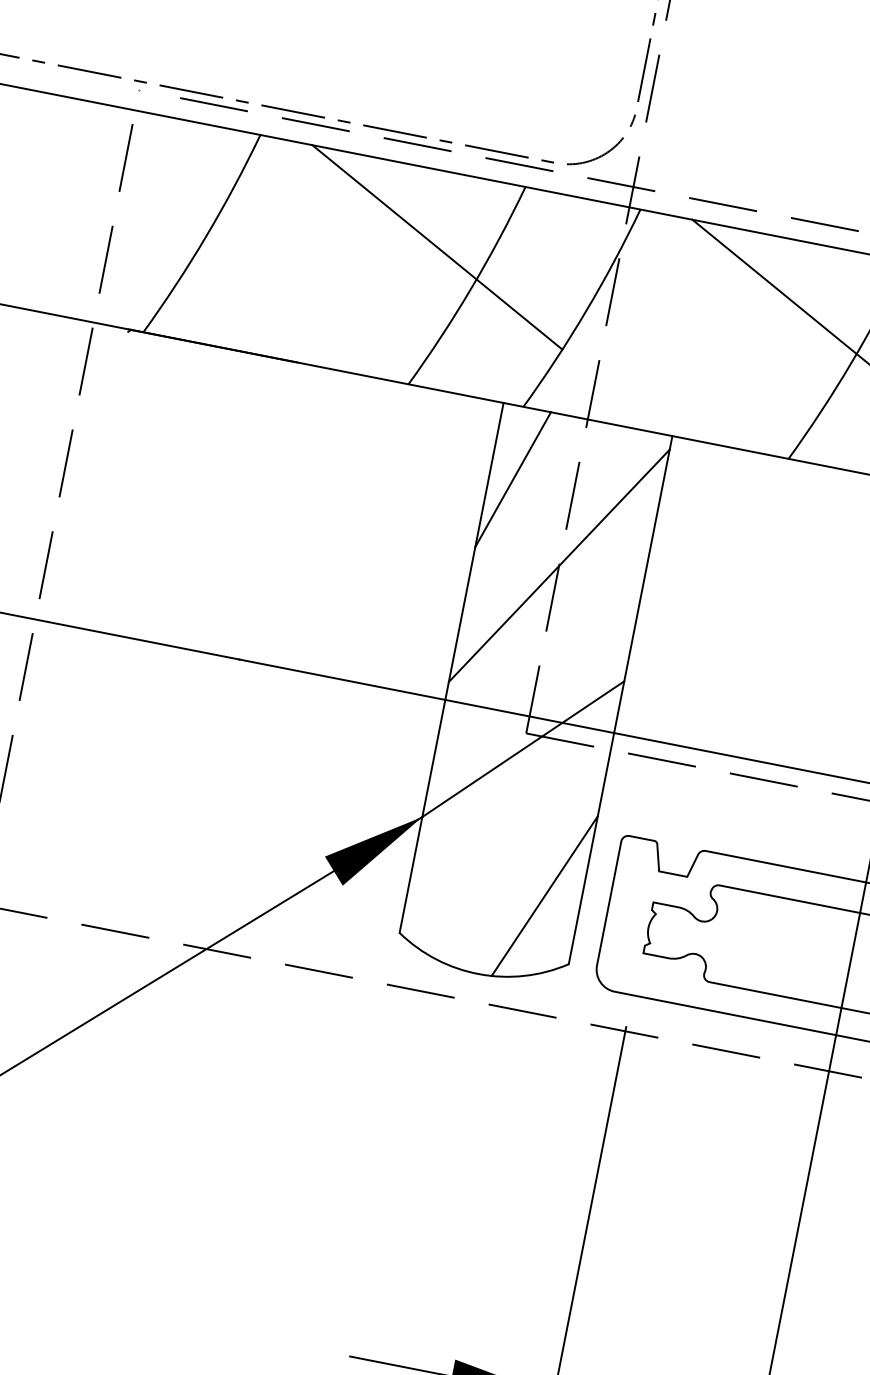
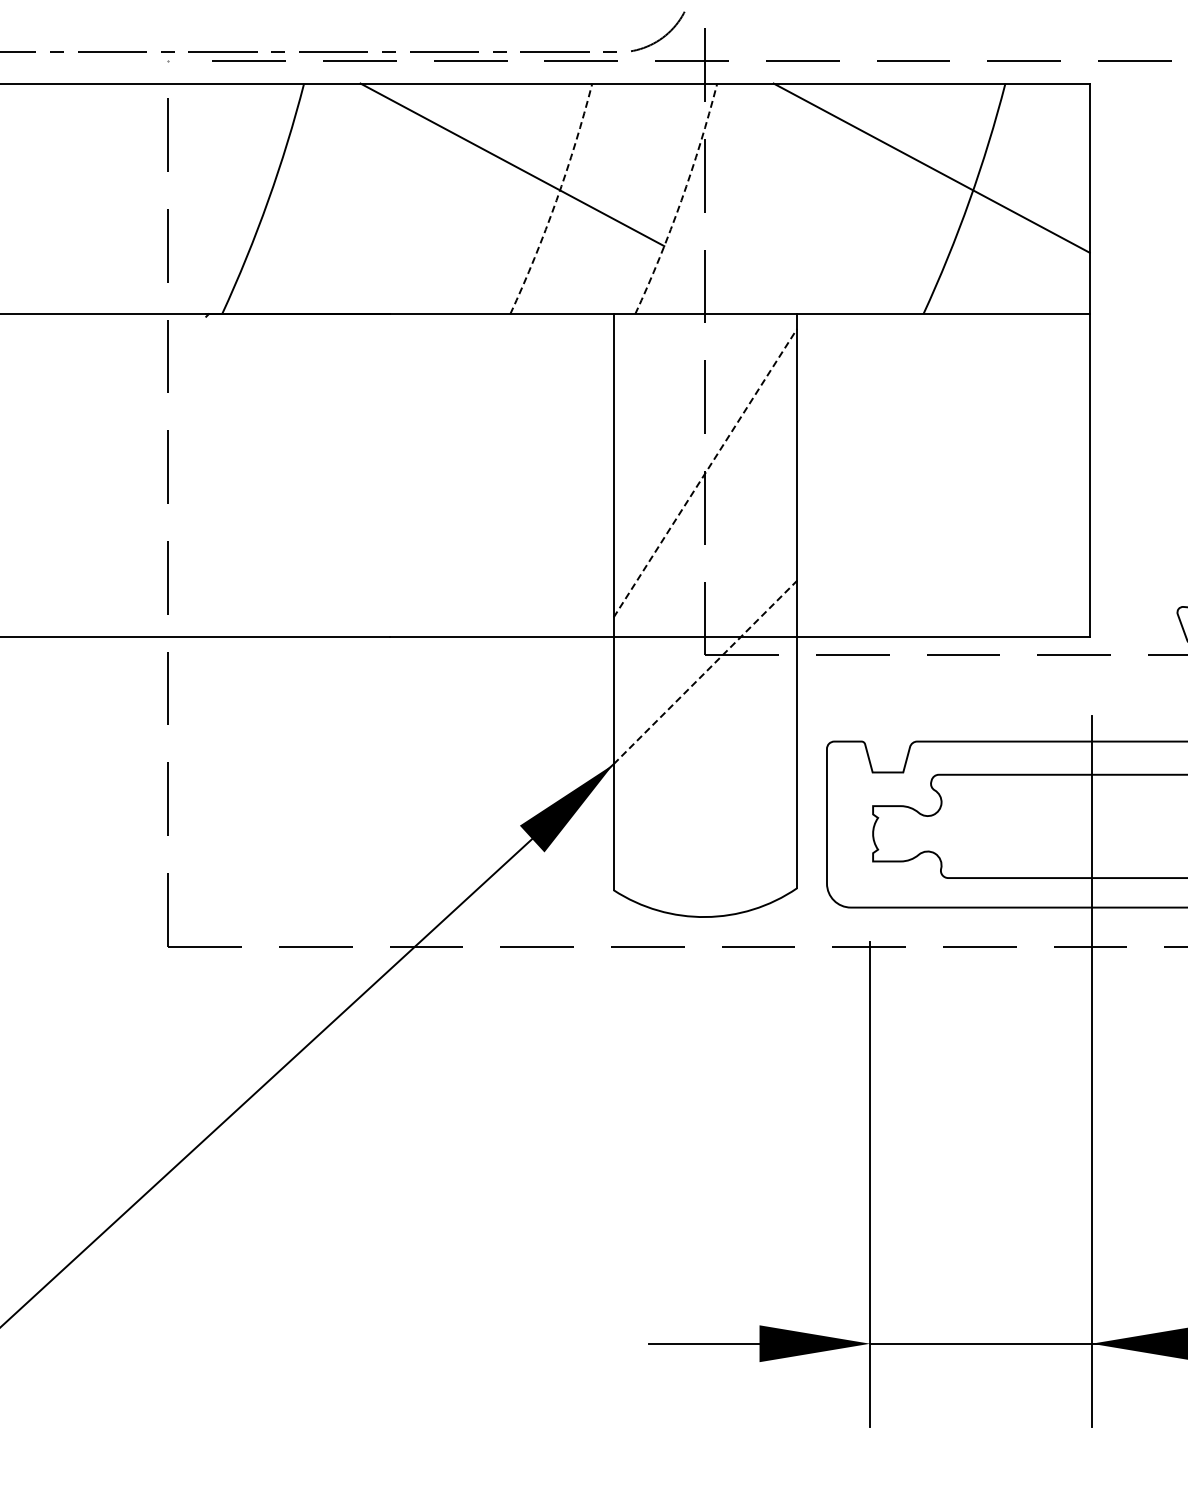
arc: (471, 288) -> (556, 200), solid -> dashed
arc: (586, 310) -> (681, 200), solid -> dashed
line: (513, 479) -> (639, 392), removed
line: (559, 566) -> (705, 473), solid -> dashed
line: (523, 749) -> (705, 672), solid -> dashed
line: (544, 895) -> (757, 821), removed

